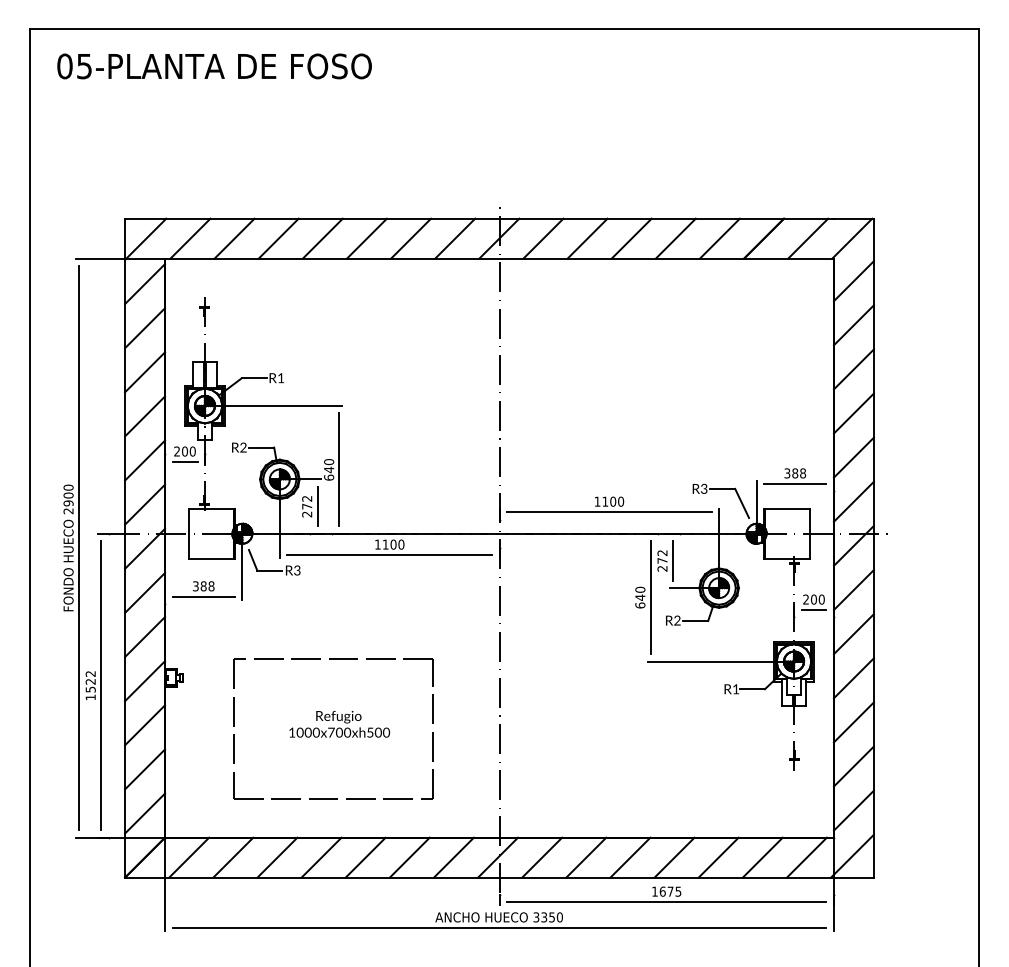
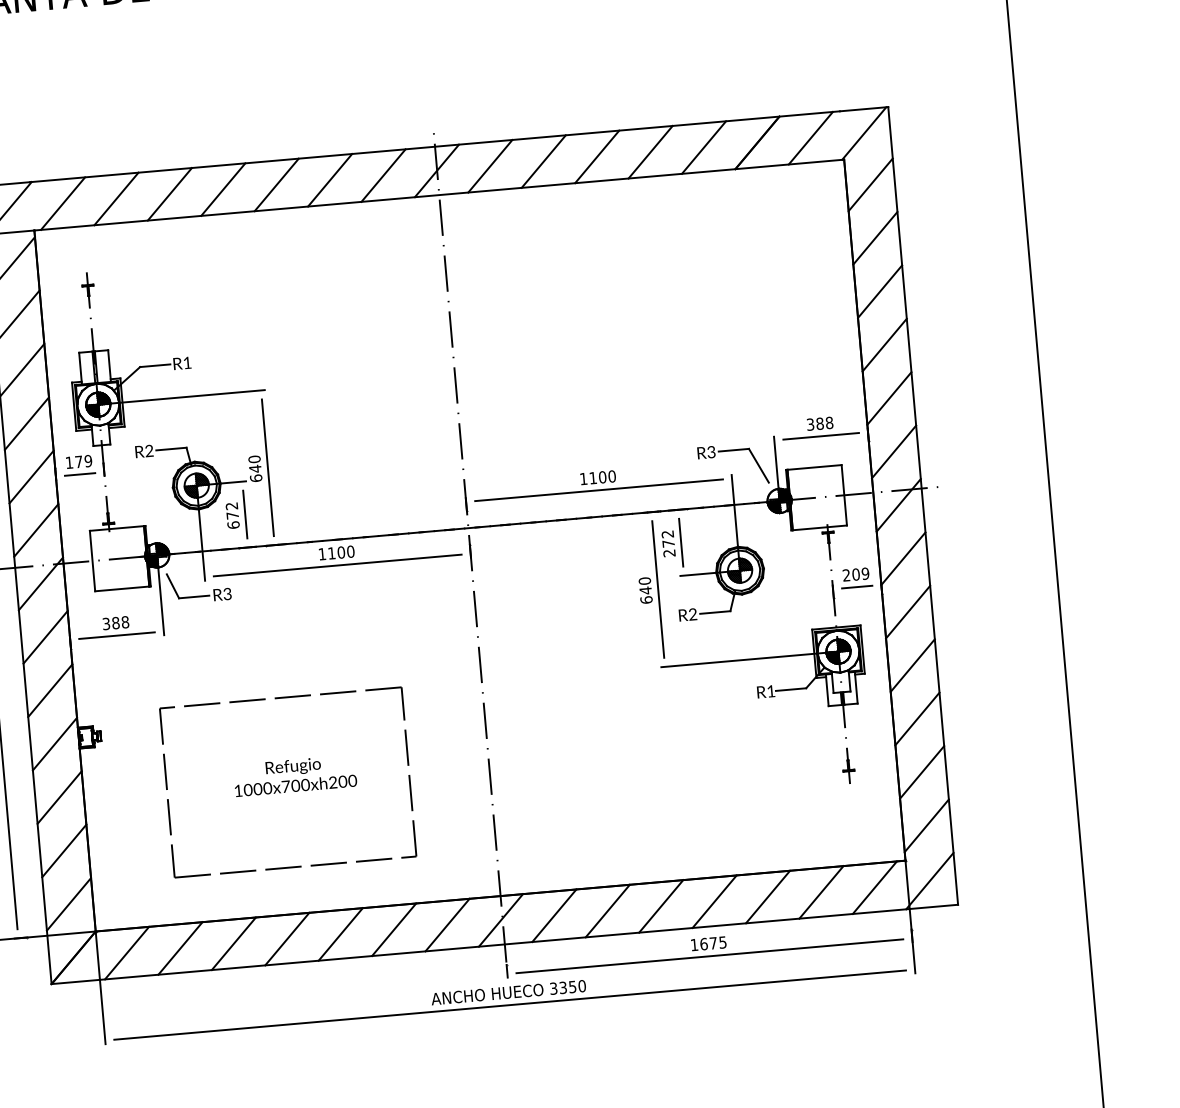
text: (184, 451) -> (78, 461), 200 -> 179
text: (307, 514) -> (233, 525), 272 -> 672
text: (821, 599) -> (865, 573), 200 -> 209
text: (370, 732) -> (333, 782), 1000x700xh500 -> 1000x700xh200

